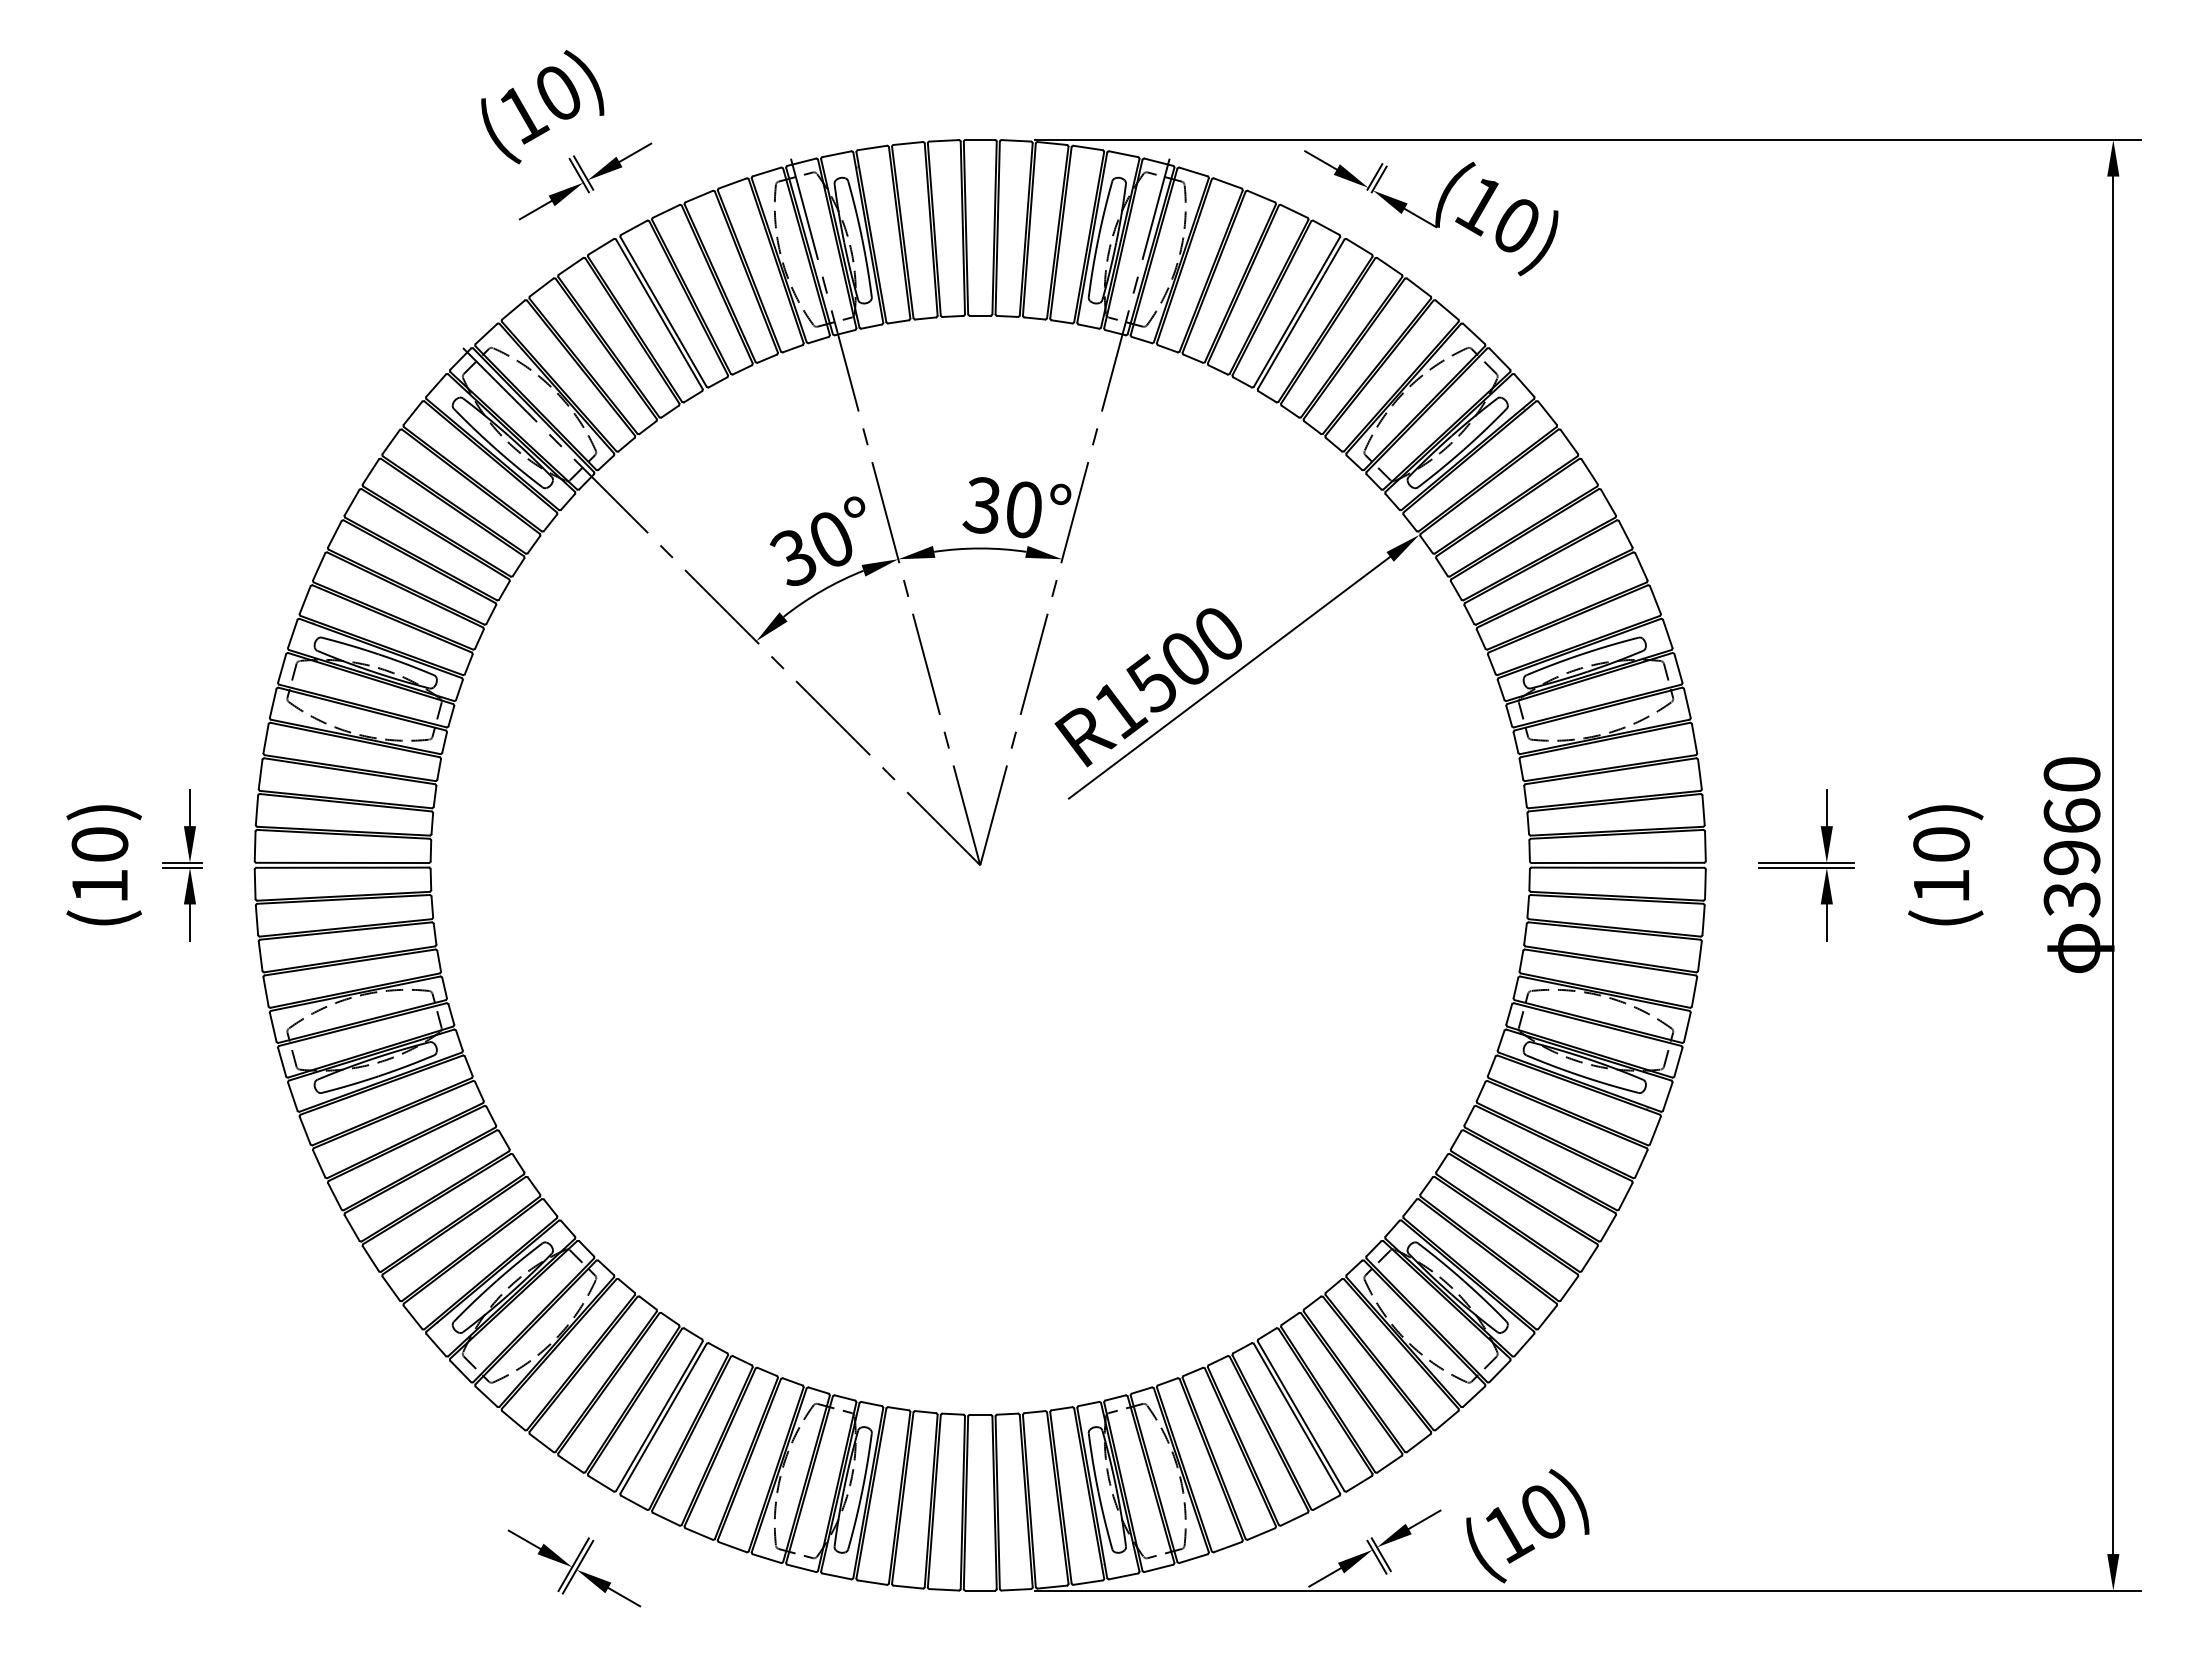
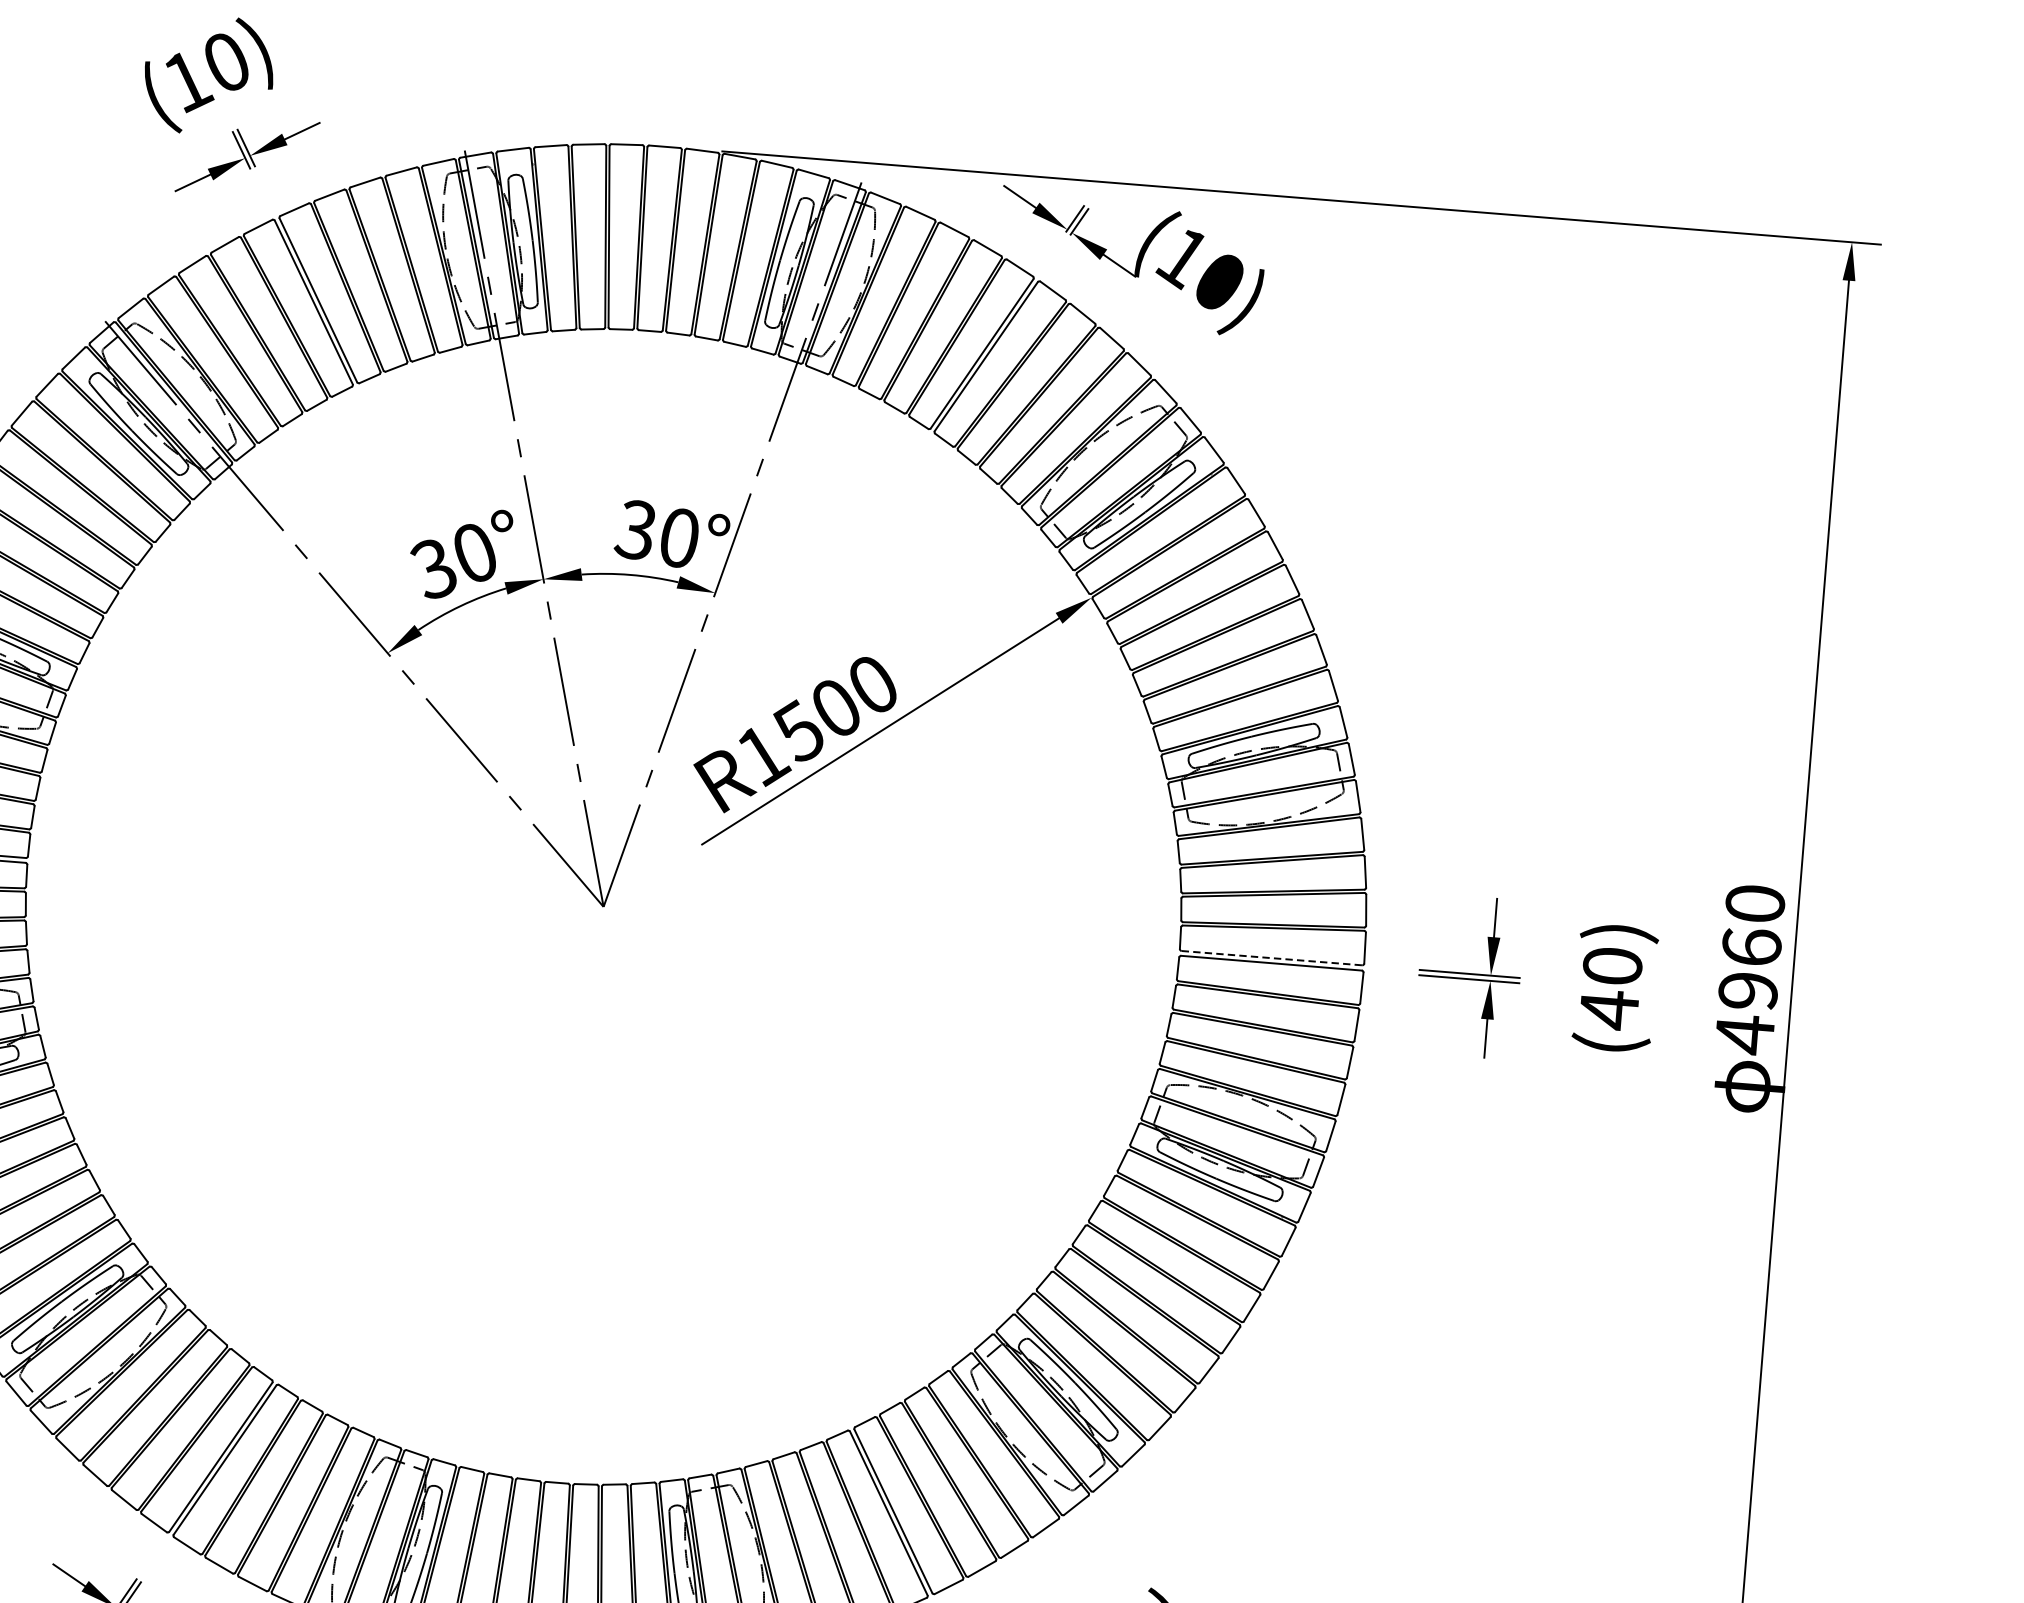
line: (1618, 862) -> (1272, 957), solid -> dashed
text: (1941, 886) -> (1609, 1010), (10) -> (40)
text: (2071, 899) -> (1744, 1034), 3960 -> 4960

